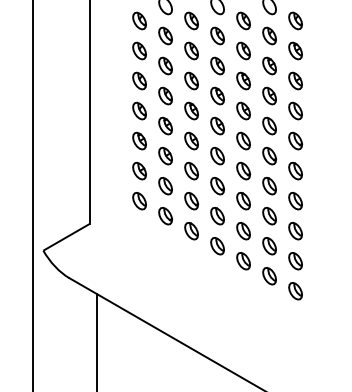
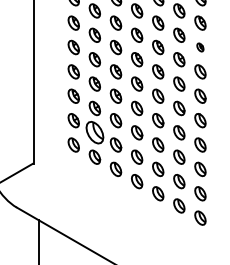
part: (295, 80) -> (200, 47), size x0.6
part: (165, 186) -> (94, 133), size x1.6

